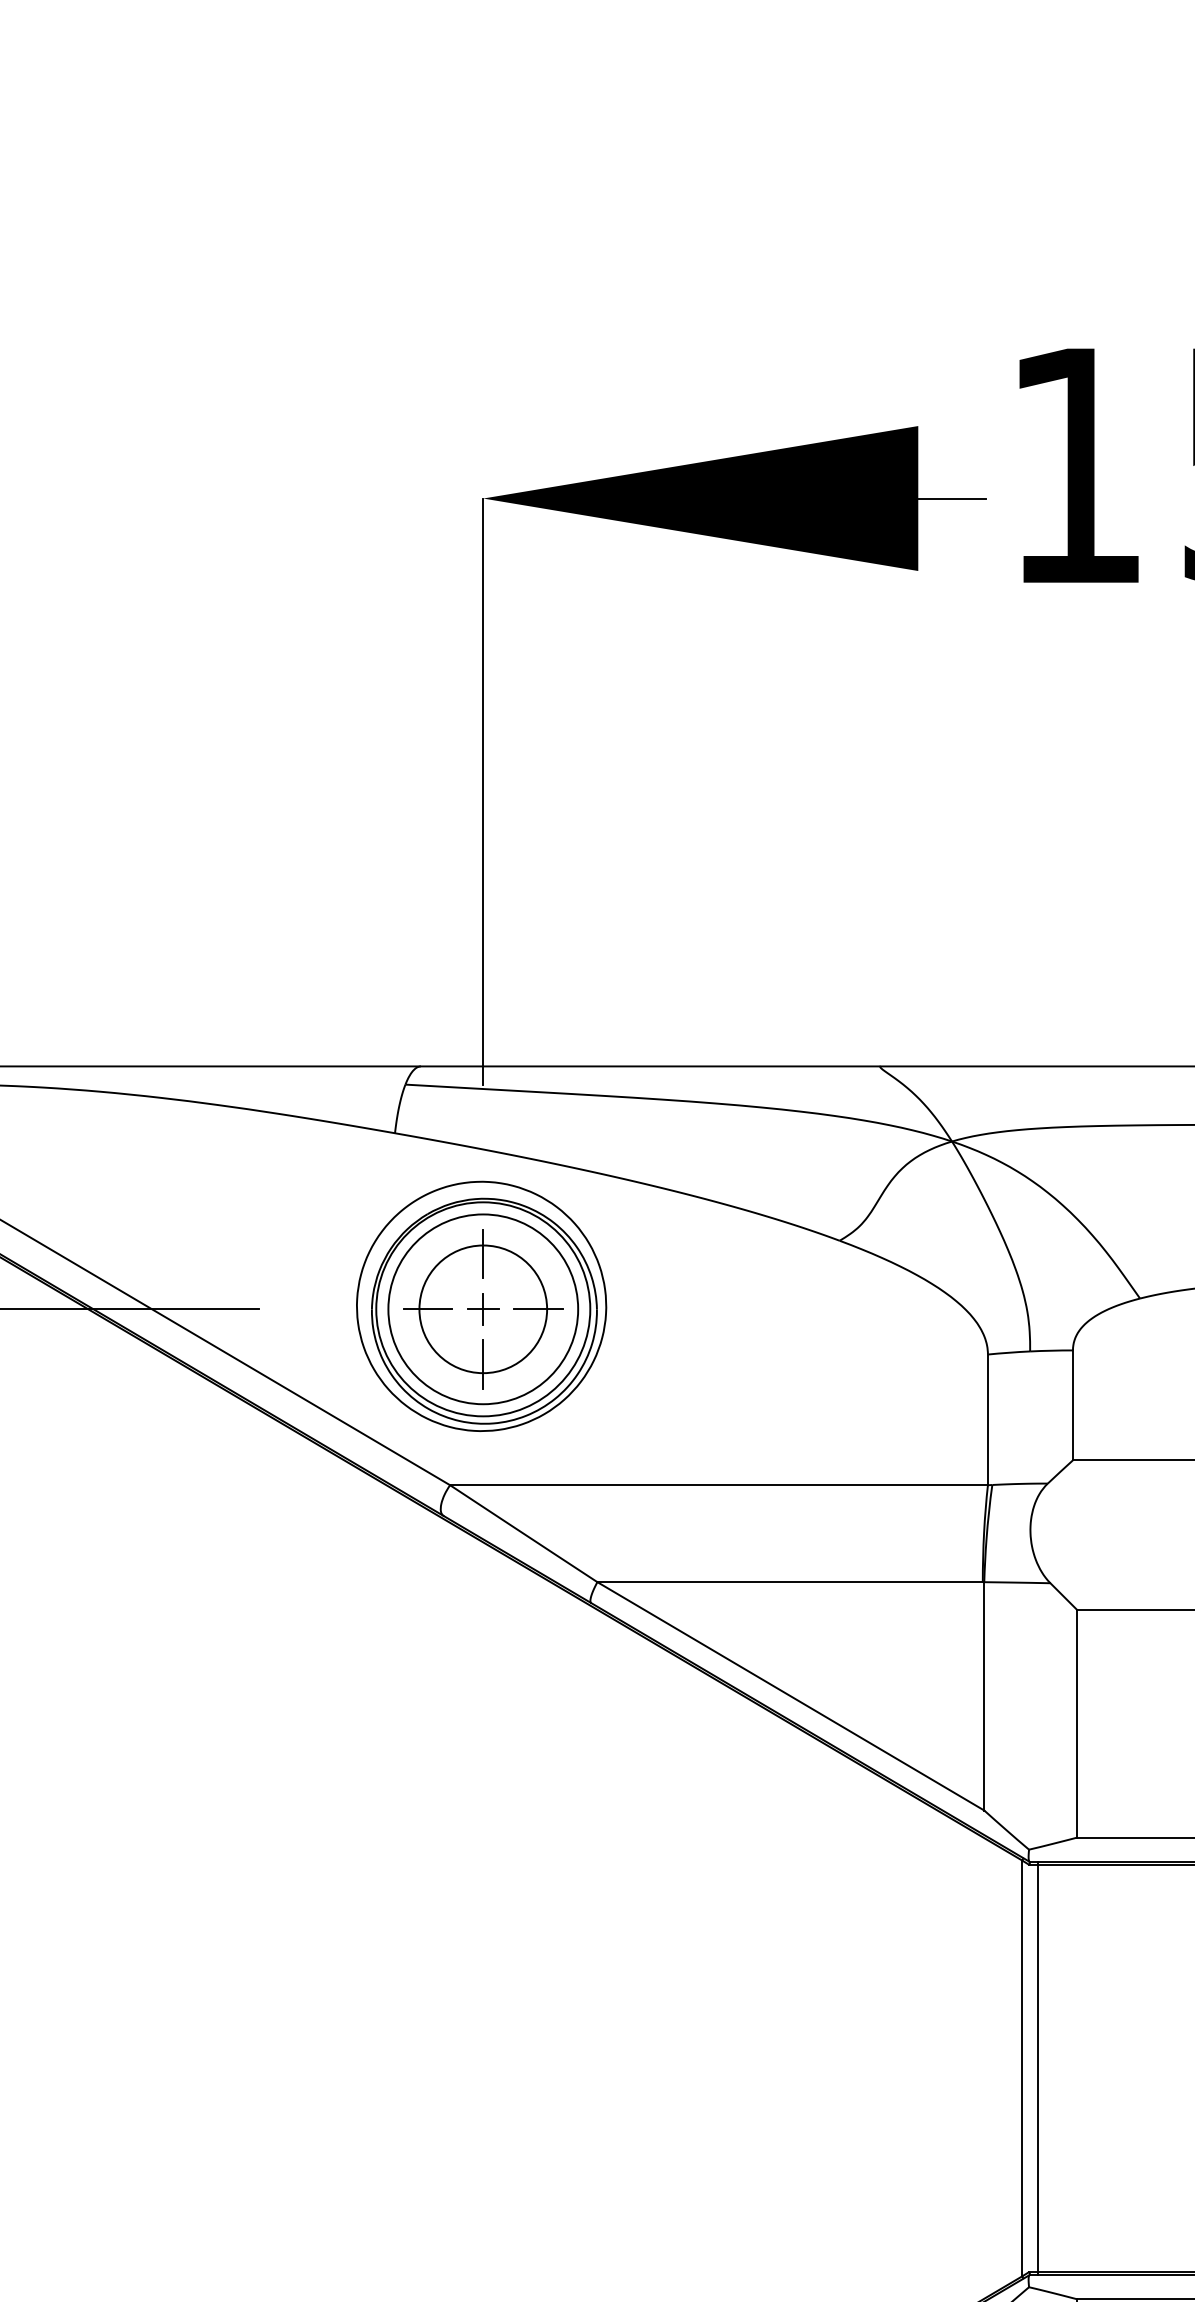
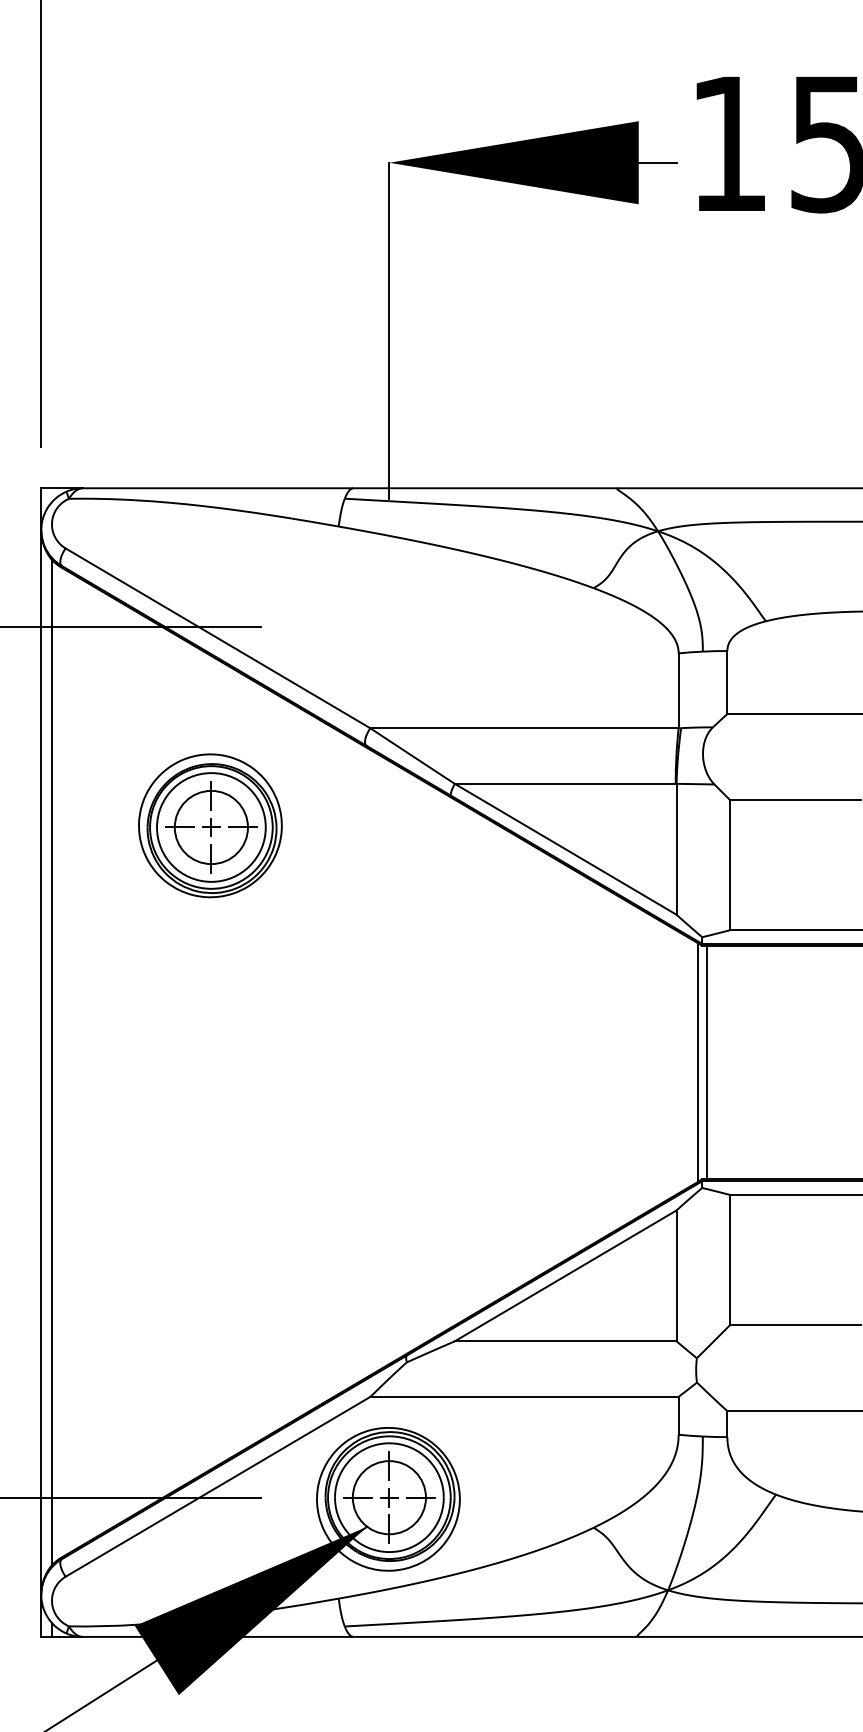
part: (481, 1305) -> (210, 825), moved

